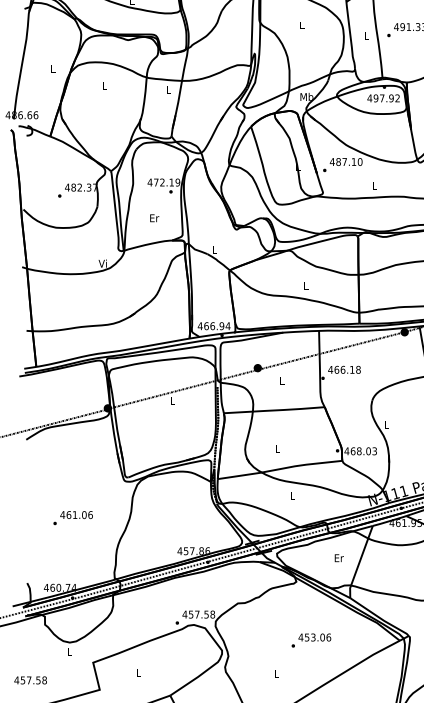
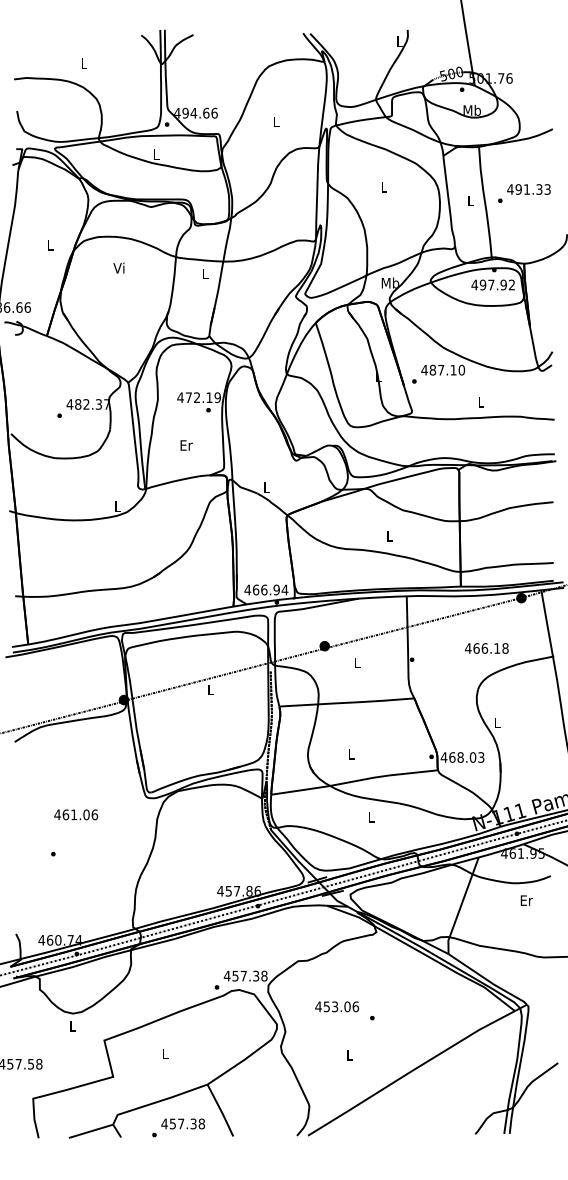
text: (103, 85) -> (118, 267), L -> Vi
text: (102, 263) -> (116, 505), Vi -> L
text: (344, 369) -> (486, 648), moved
text: (76, 514) -> (76, 814), moved
text: (339, 558) -> (526, 900), moved
text: (206, 614) -> (256, 975), 457.58 -> 457.38
text: (314, 637) -> (336, 1006), moved

